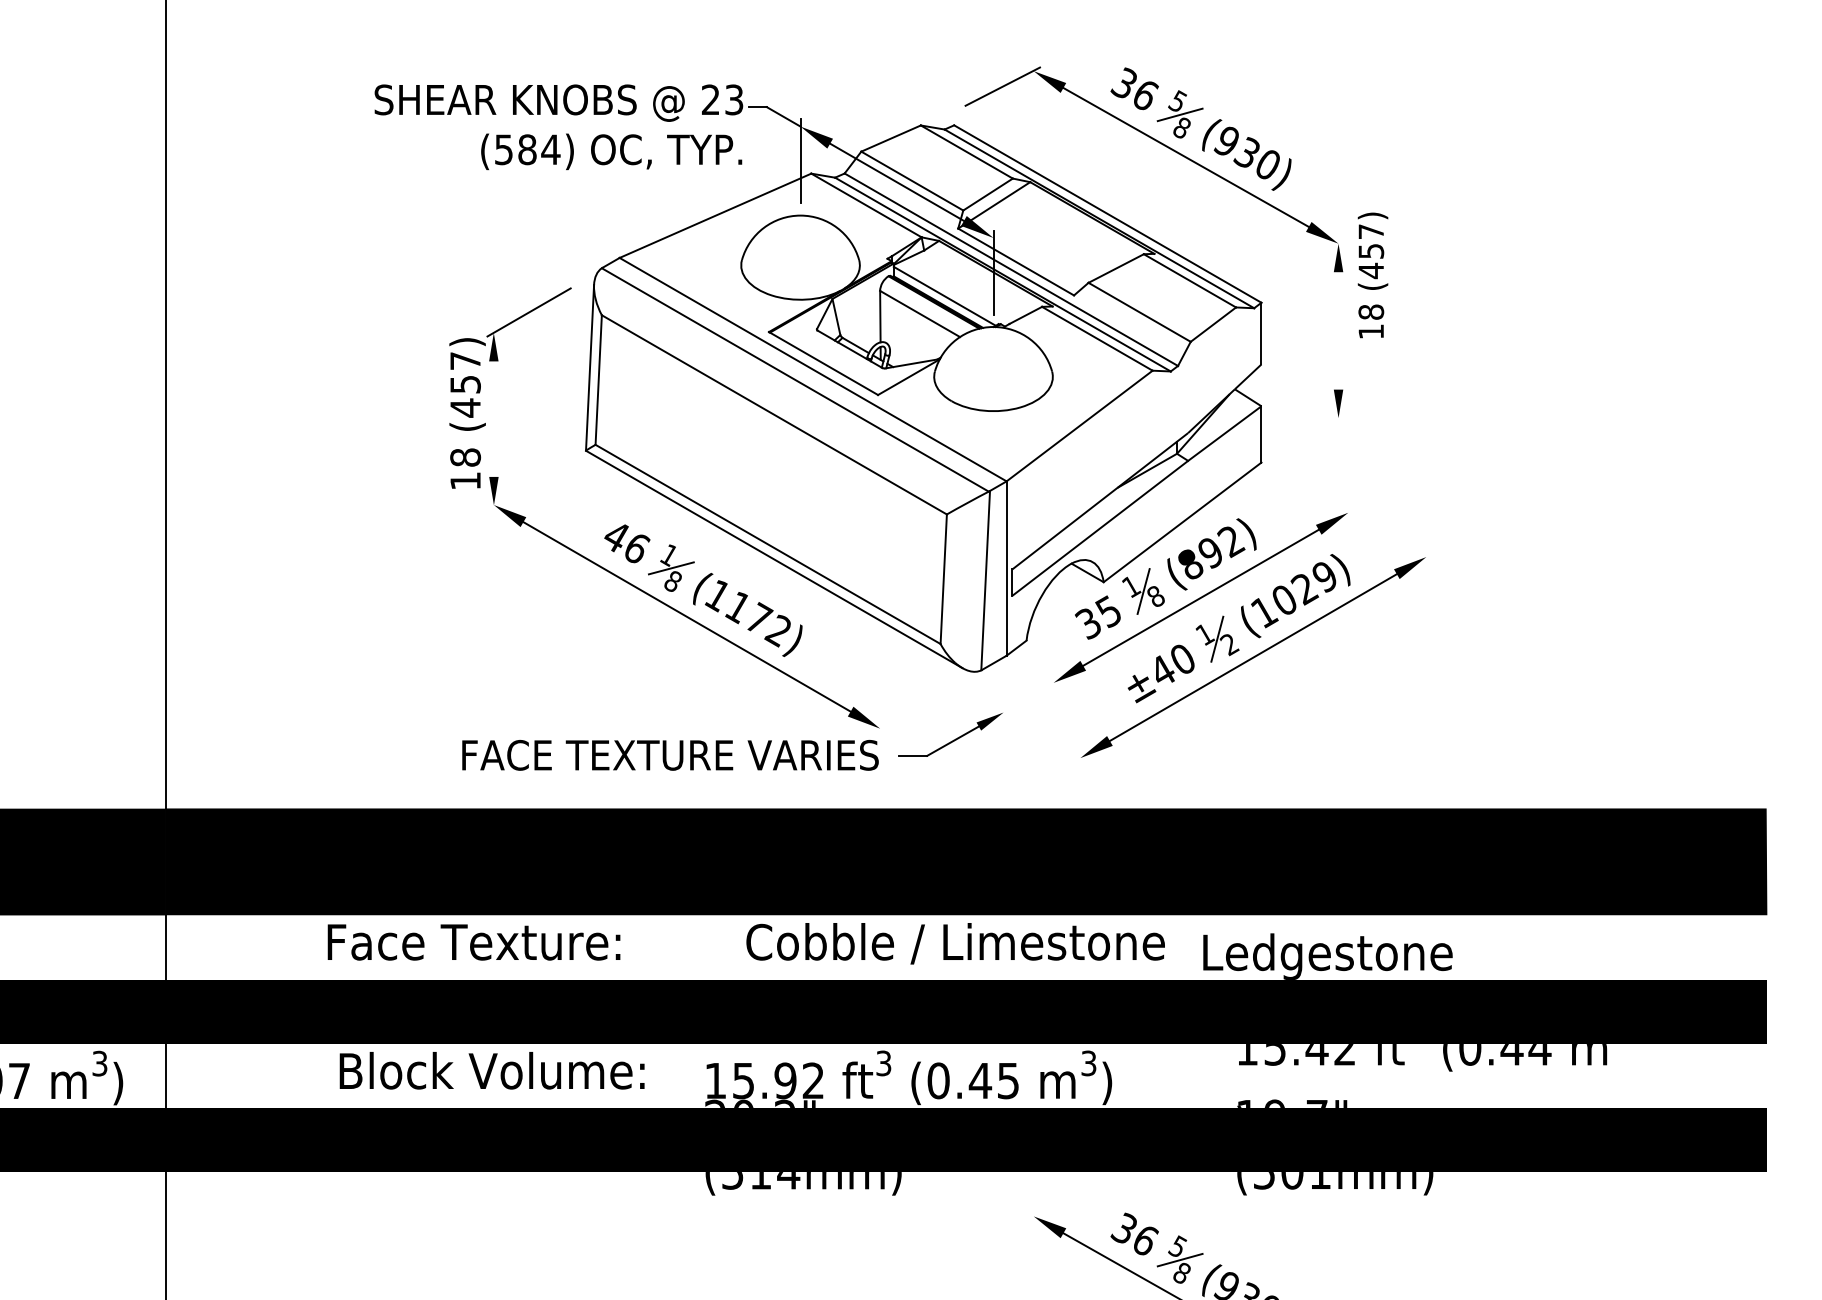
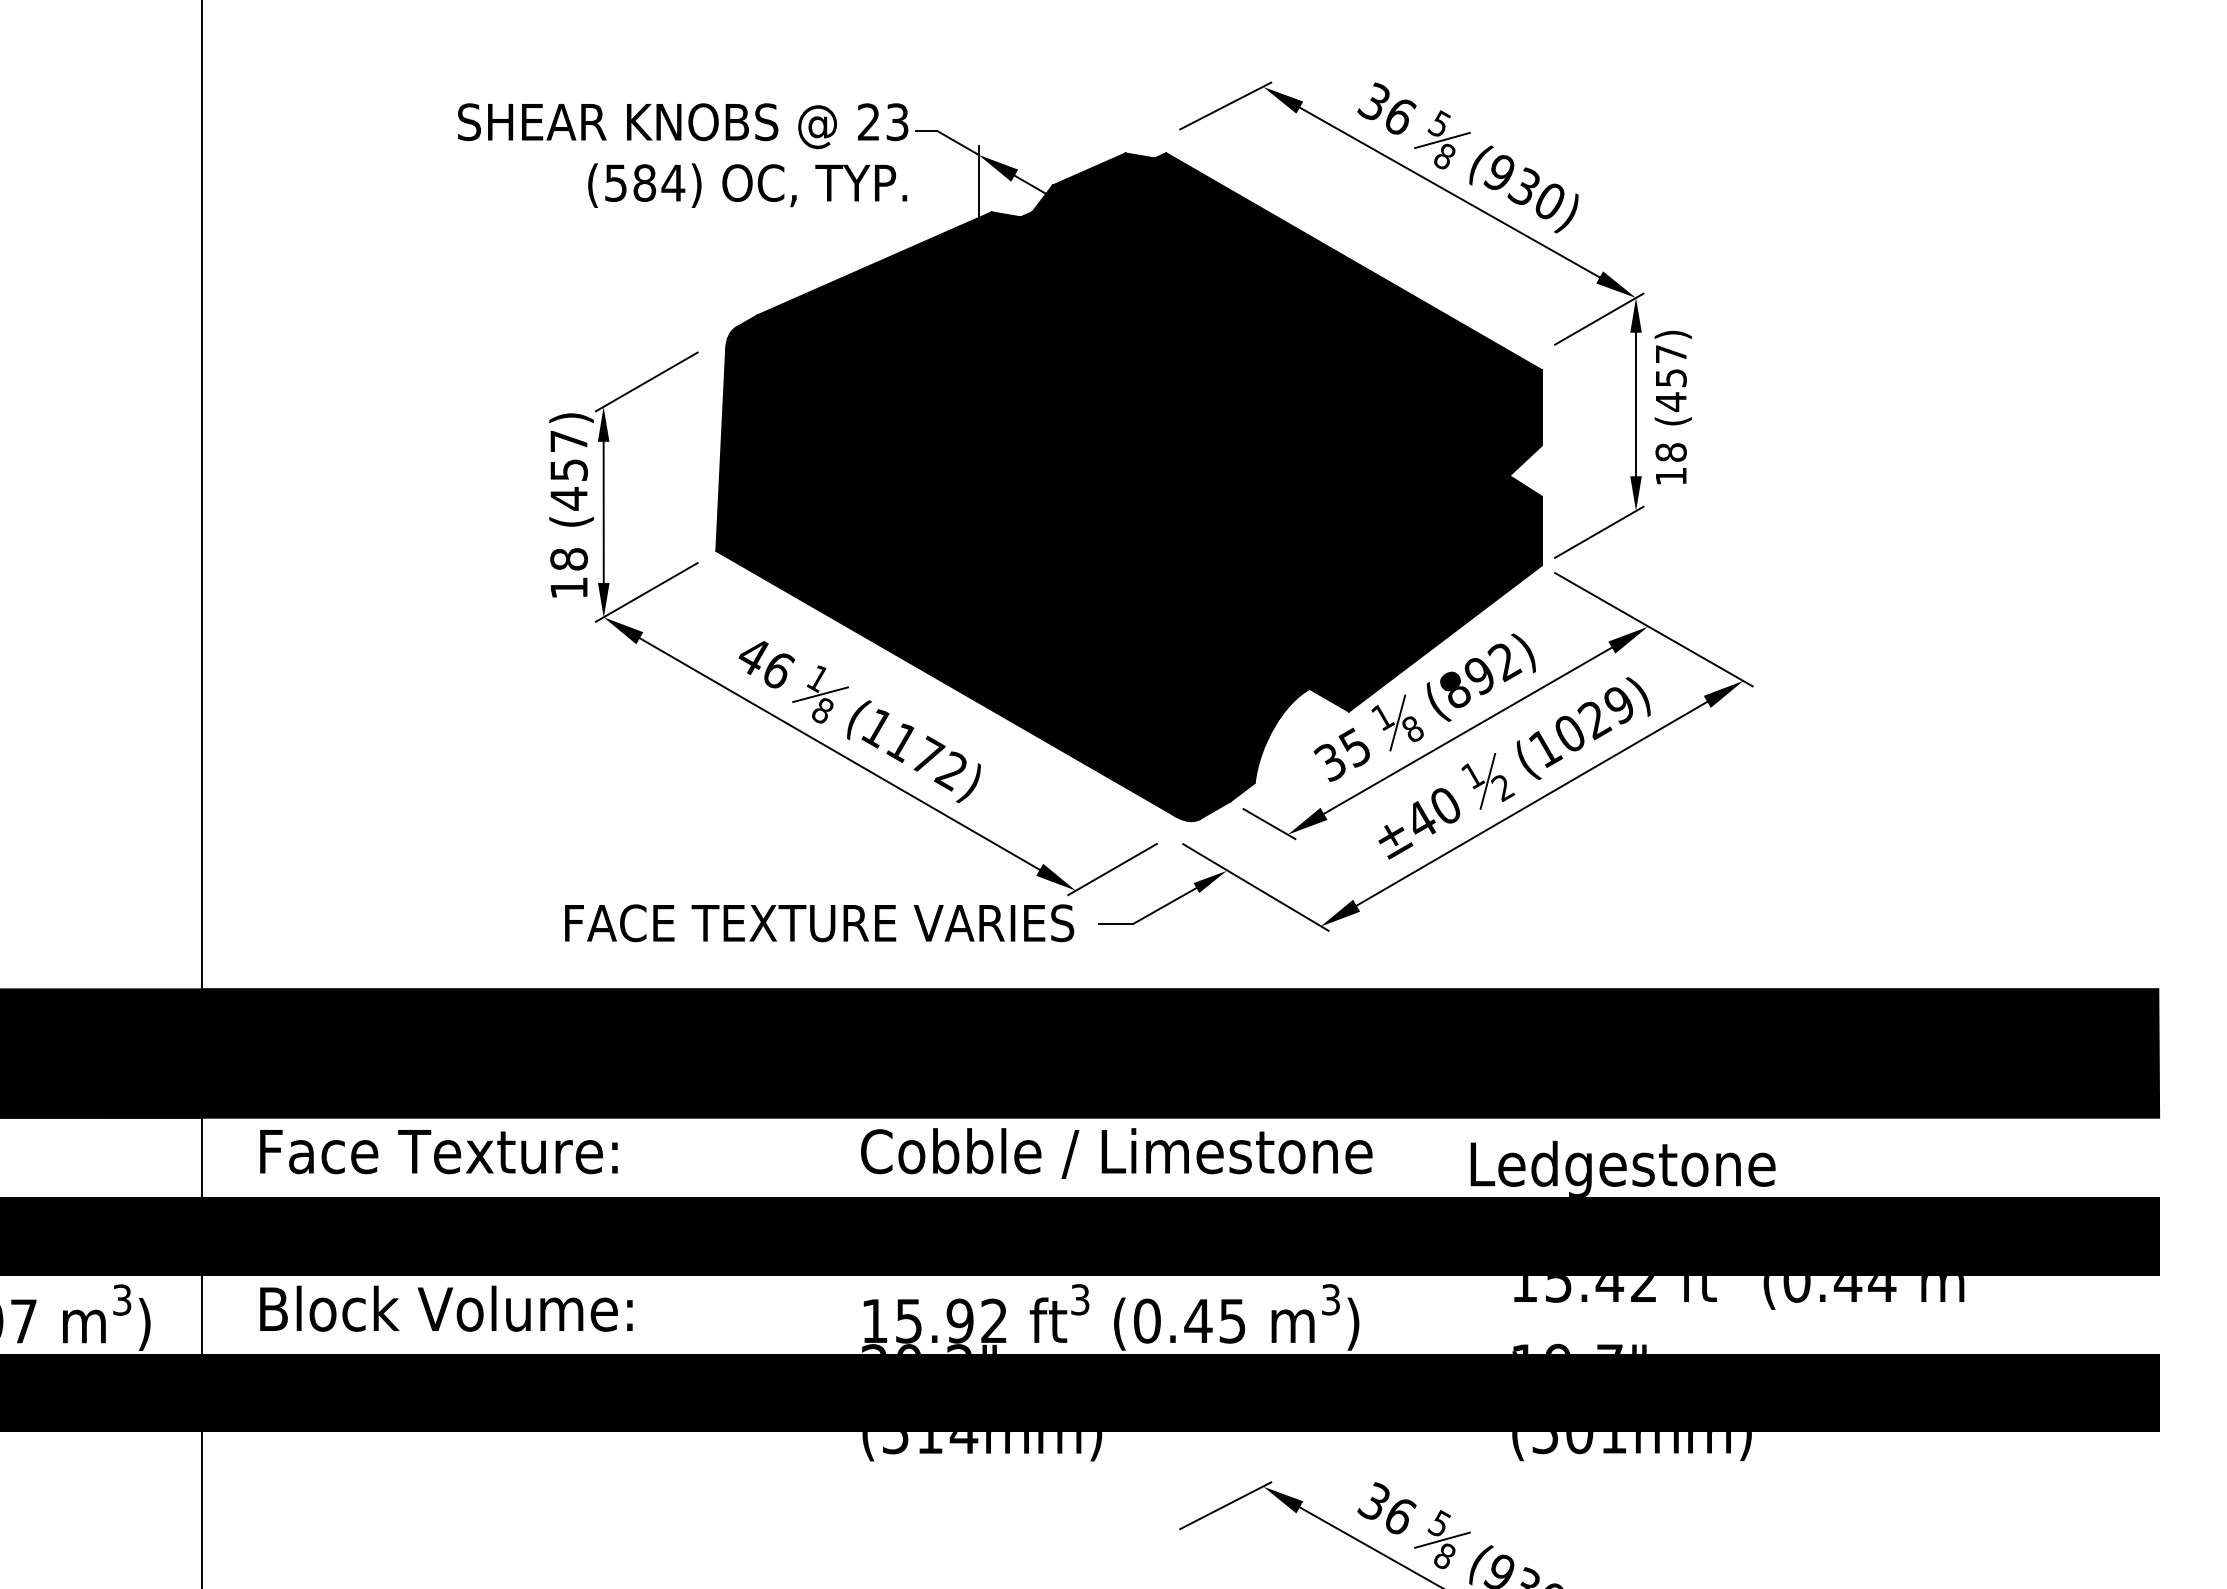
line: (1308, 260) -> (1599, 318), added
text: (1372, 275) -> (1672, 407), moved
line: (1338, 330) -> (1635, 404), added
fill: (923, 398) -> (1128, 487), added
line: (493, 418) -> (603, 511), added
line: (1308, 435) -> (1599, 532), added
line: (528, 484) -> (646, 592), added
line: (1352, 514) -> (1653, 628), added
line: (1038, 673) -> (1269, 823), added
line: (910, 711) -> (1112, 869), added
line: (1027, 725) -> (1255, 886), added
text: (473, 942) -> (438, 1151), moved
text: (955, 943) -> (1116, 1153), moved
text: (491, 1070) -> (445, 1308), moved
line: (1002, 1231) -> (1225, 1505), added

